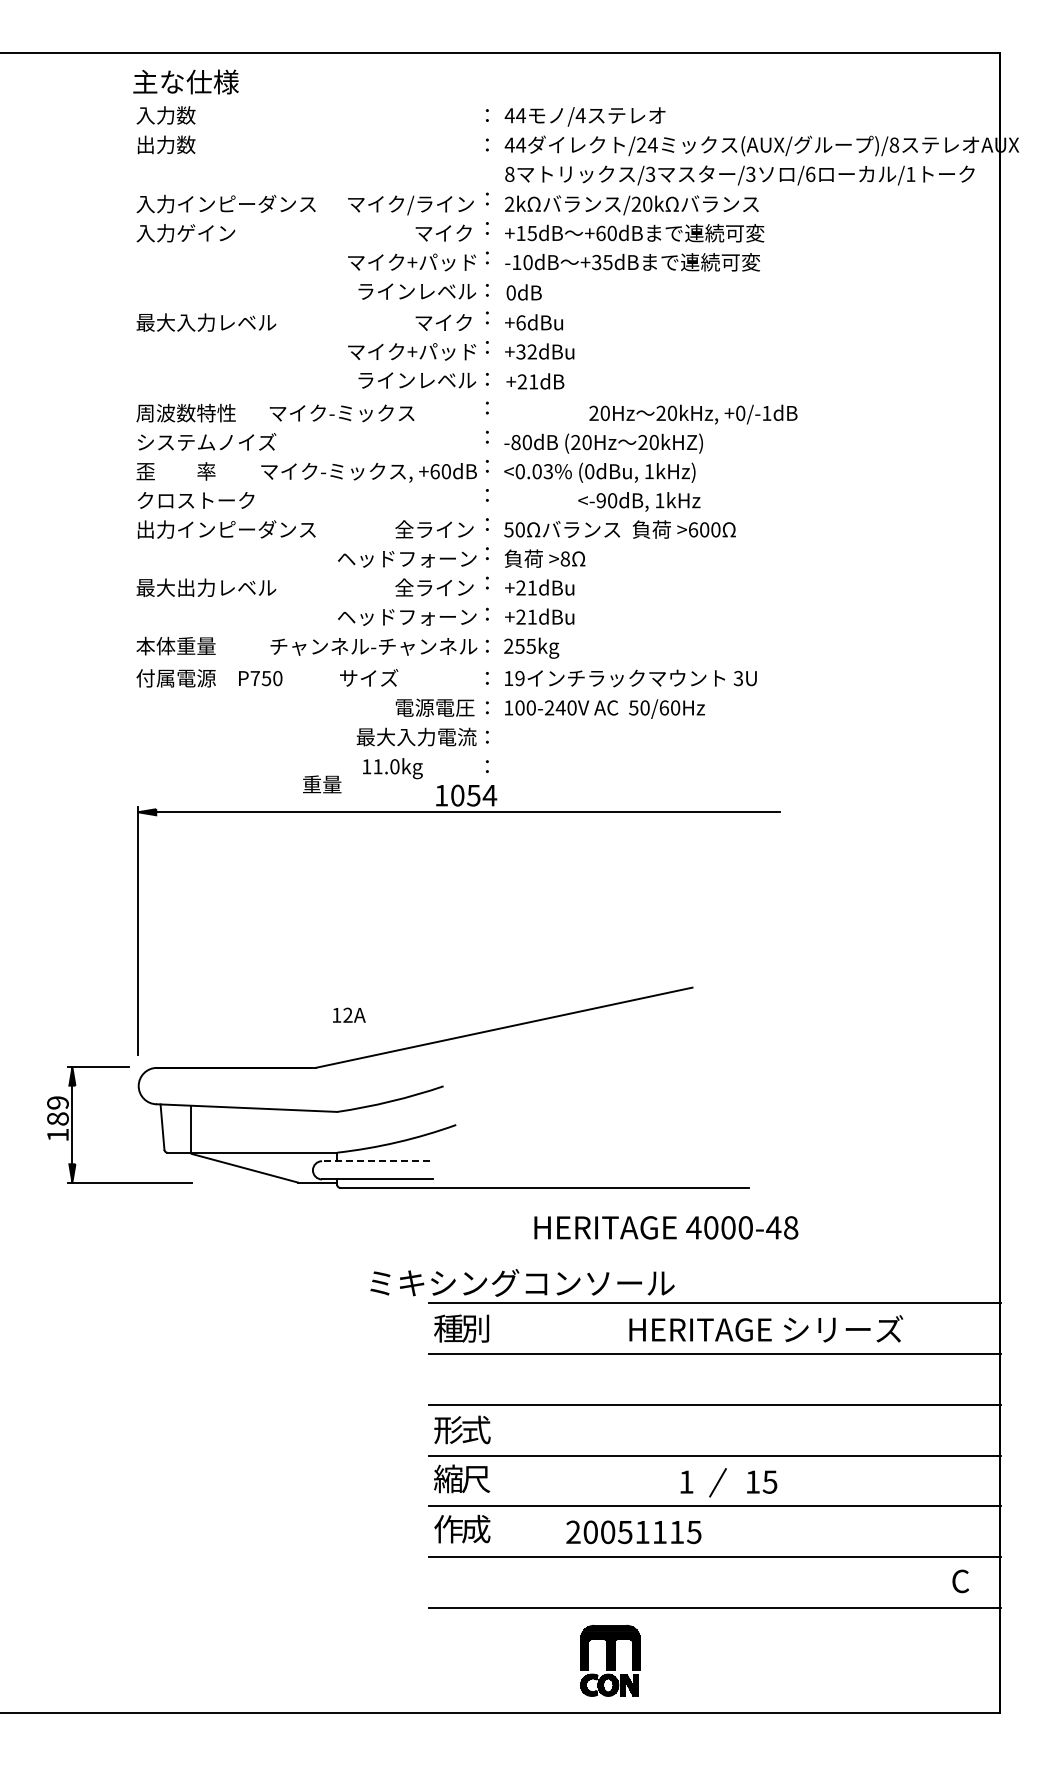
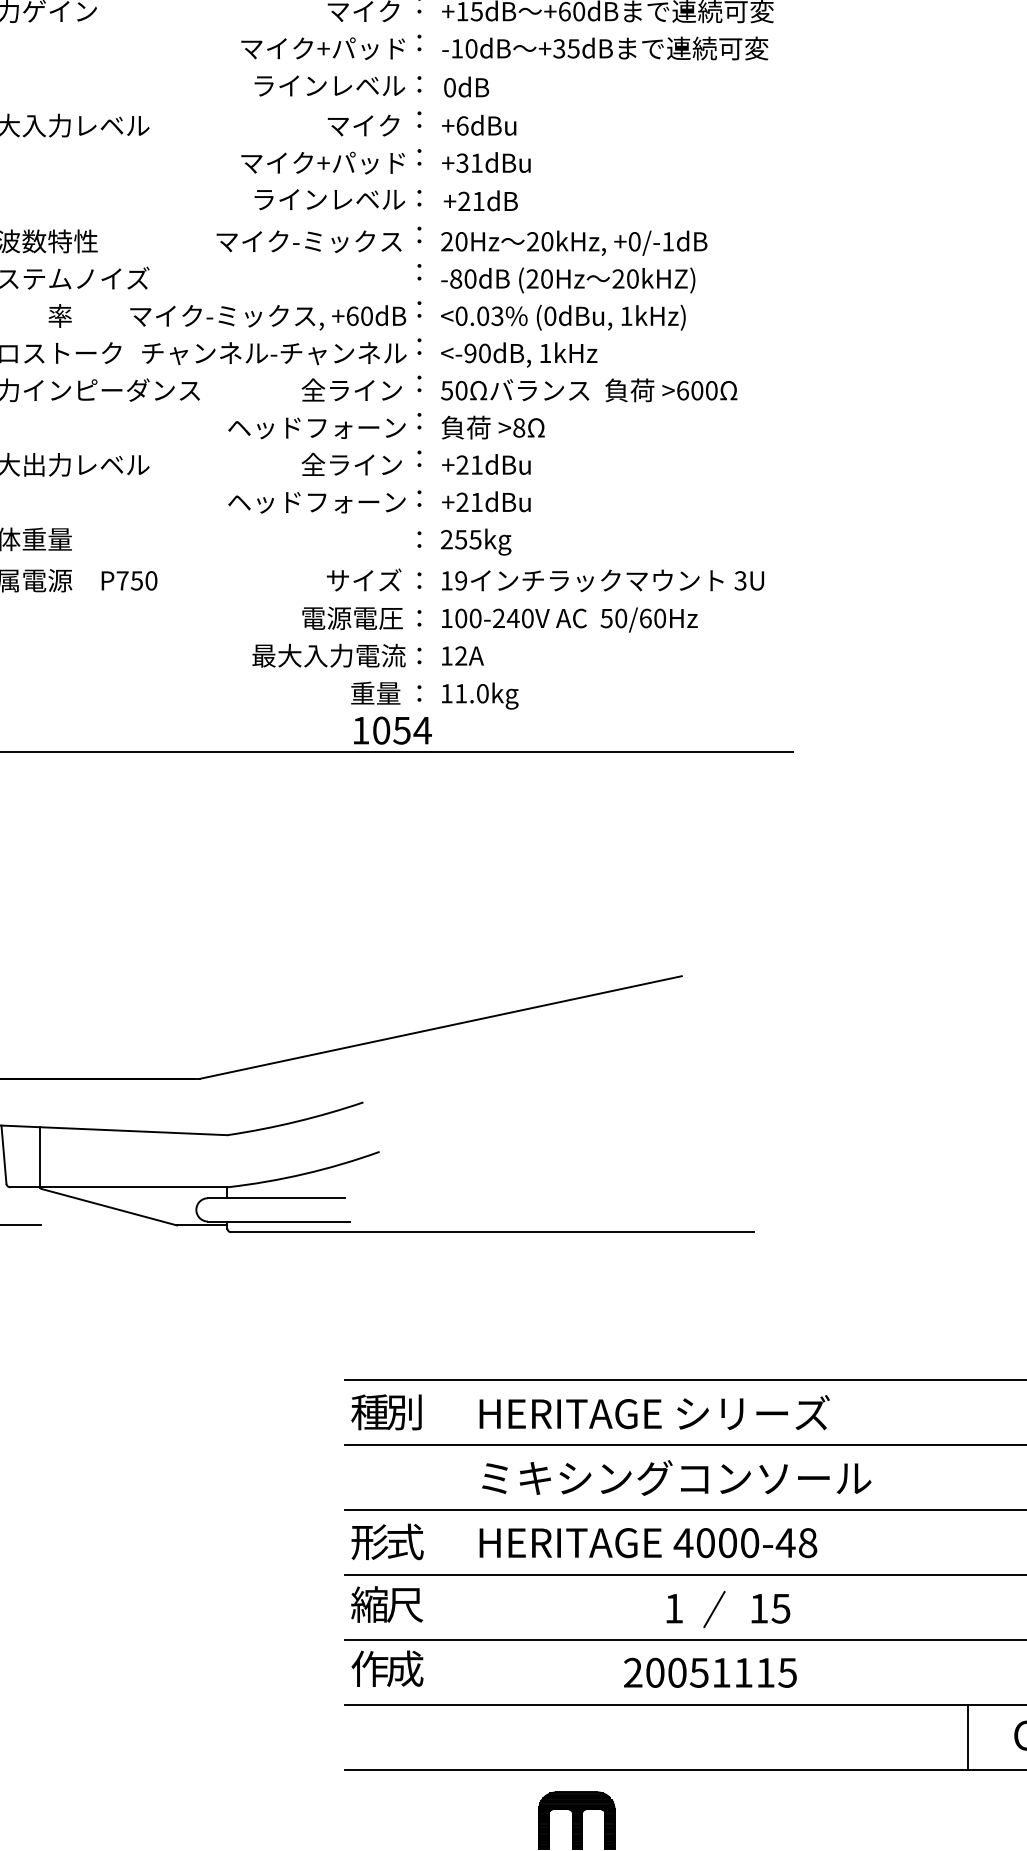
text: (531, 351) -> (475, 162), +32dBu -> +31dBu
text: (341, 413) -> (308, 241), moved
text: (693, 414) -> (574, 243), moved
text: (639, 501) -> (519, 354), moved
text: (373, 646) -> (273, 353), moved
text: (369, 677) -> (364, 579), moved
text: (392, 768) -> (479, 695), moved
text: (322, 784) -> (376, 693), moved
text: (349, 1014) -> (463, 655), moved
line: (375, 1161) -> (276, 1198), dashed -> solid
text: (666, 1227) -> (648, 1542), moved
text: (522, 1282) -> (676, 1477), moved
text: (766, 1328) -> (654, 1412), moved
text: (633, 1532) -> (709, 1673), moved
line: (916, 1582) -> (968, 1737), added

